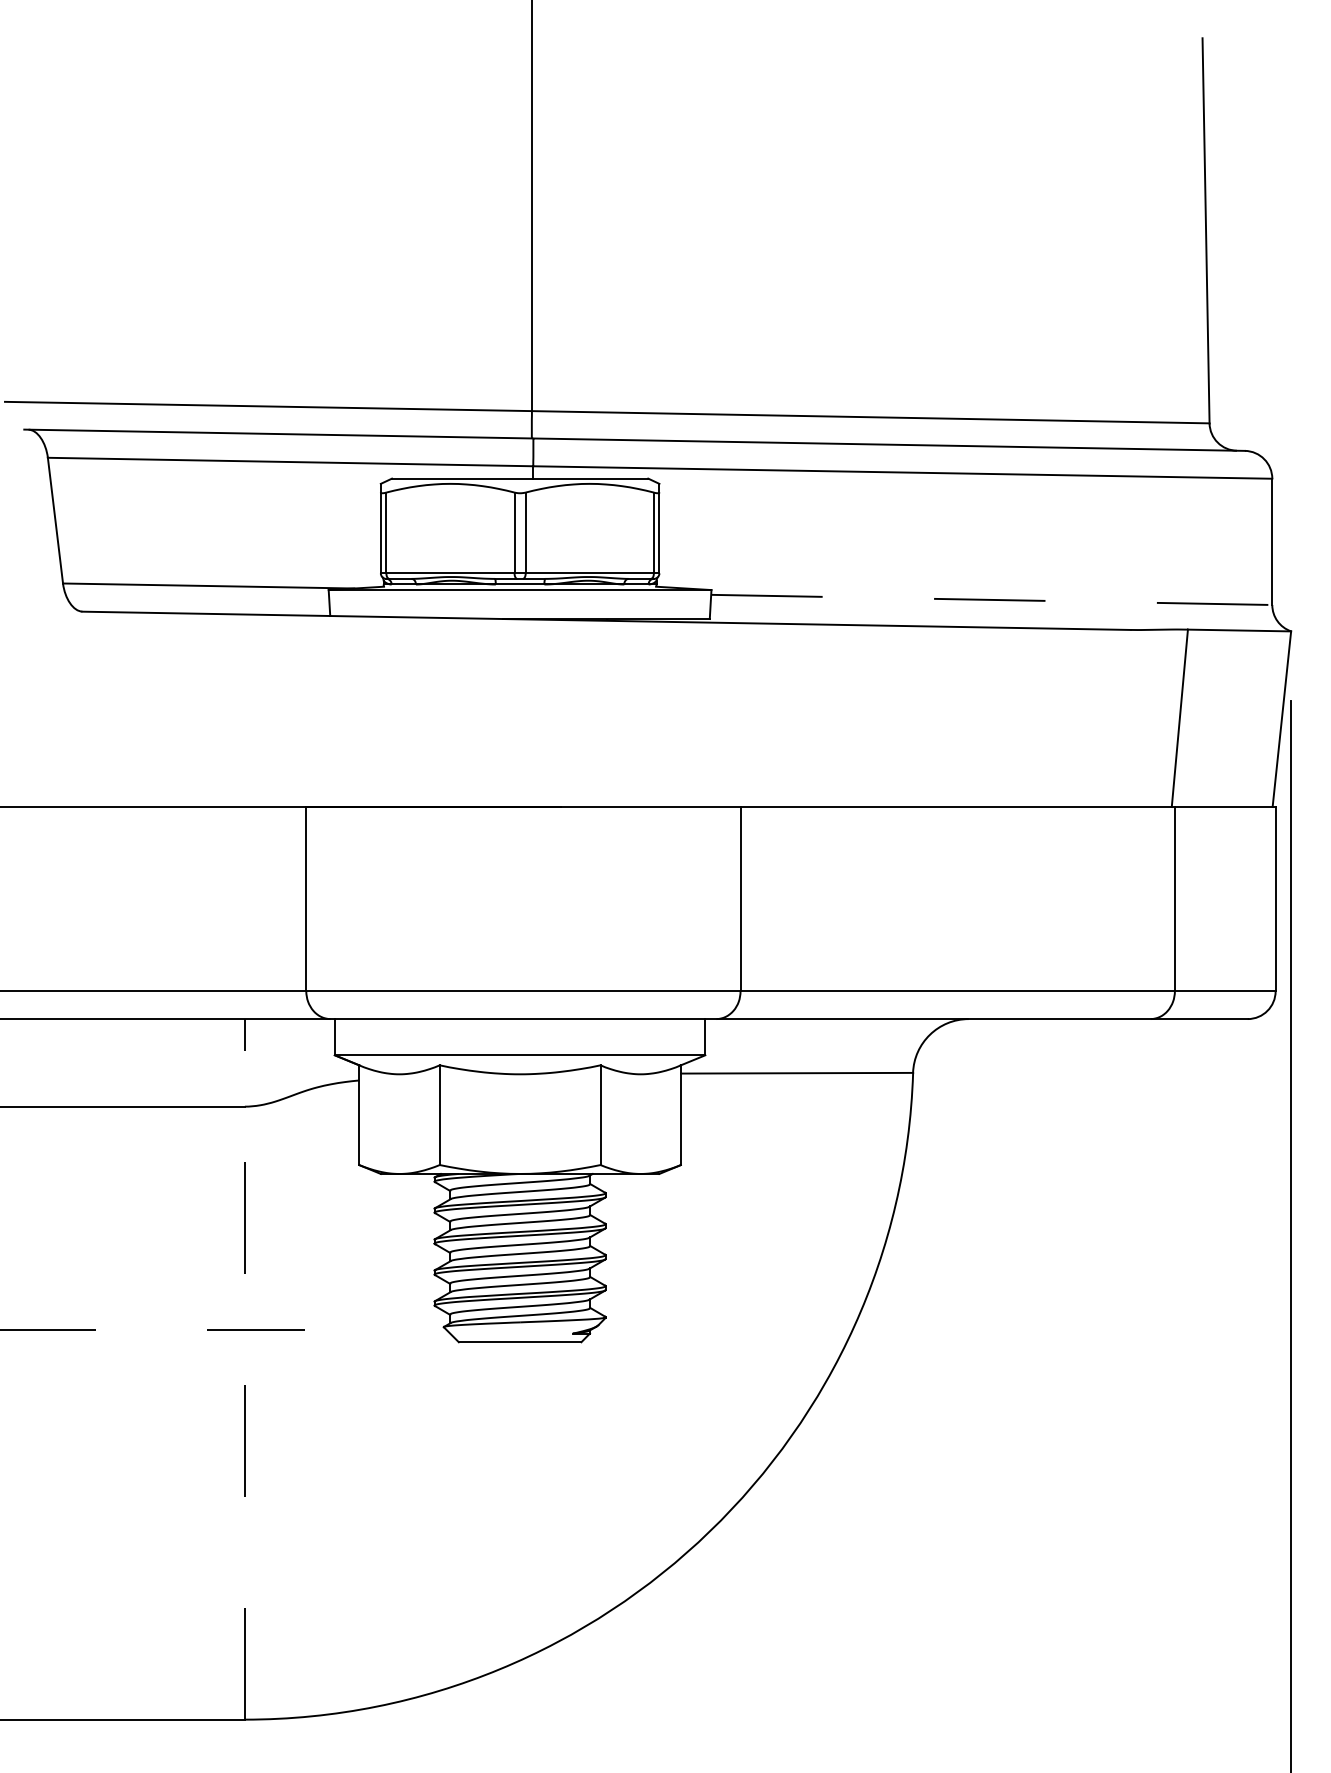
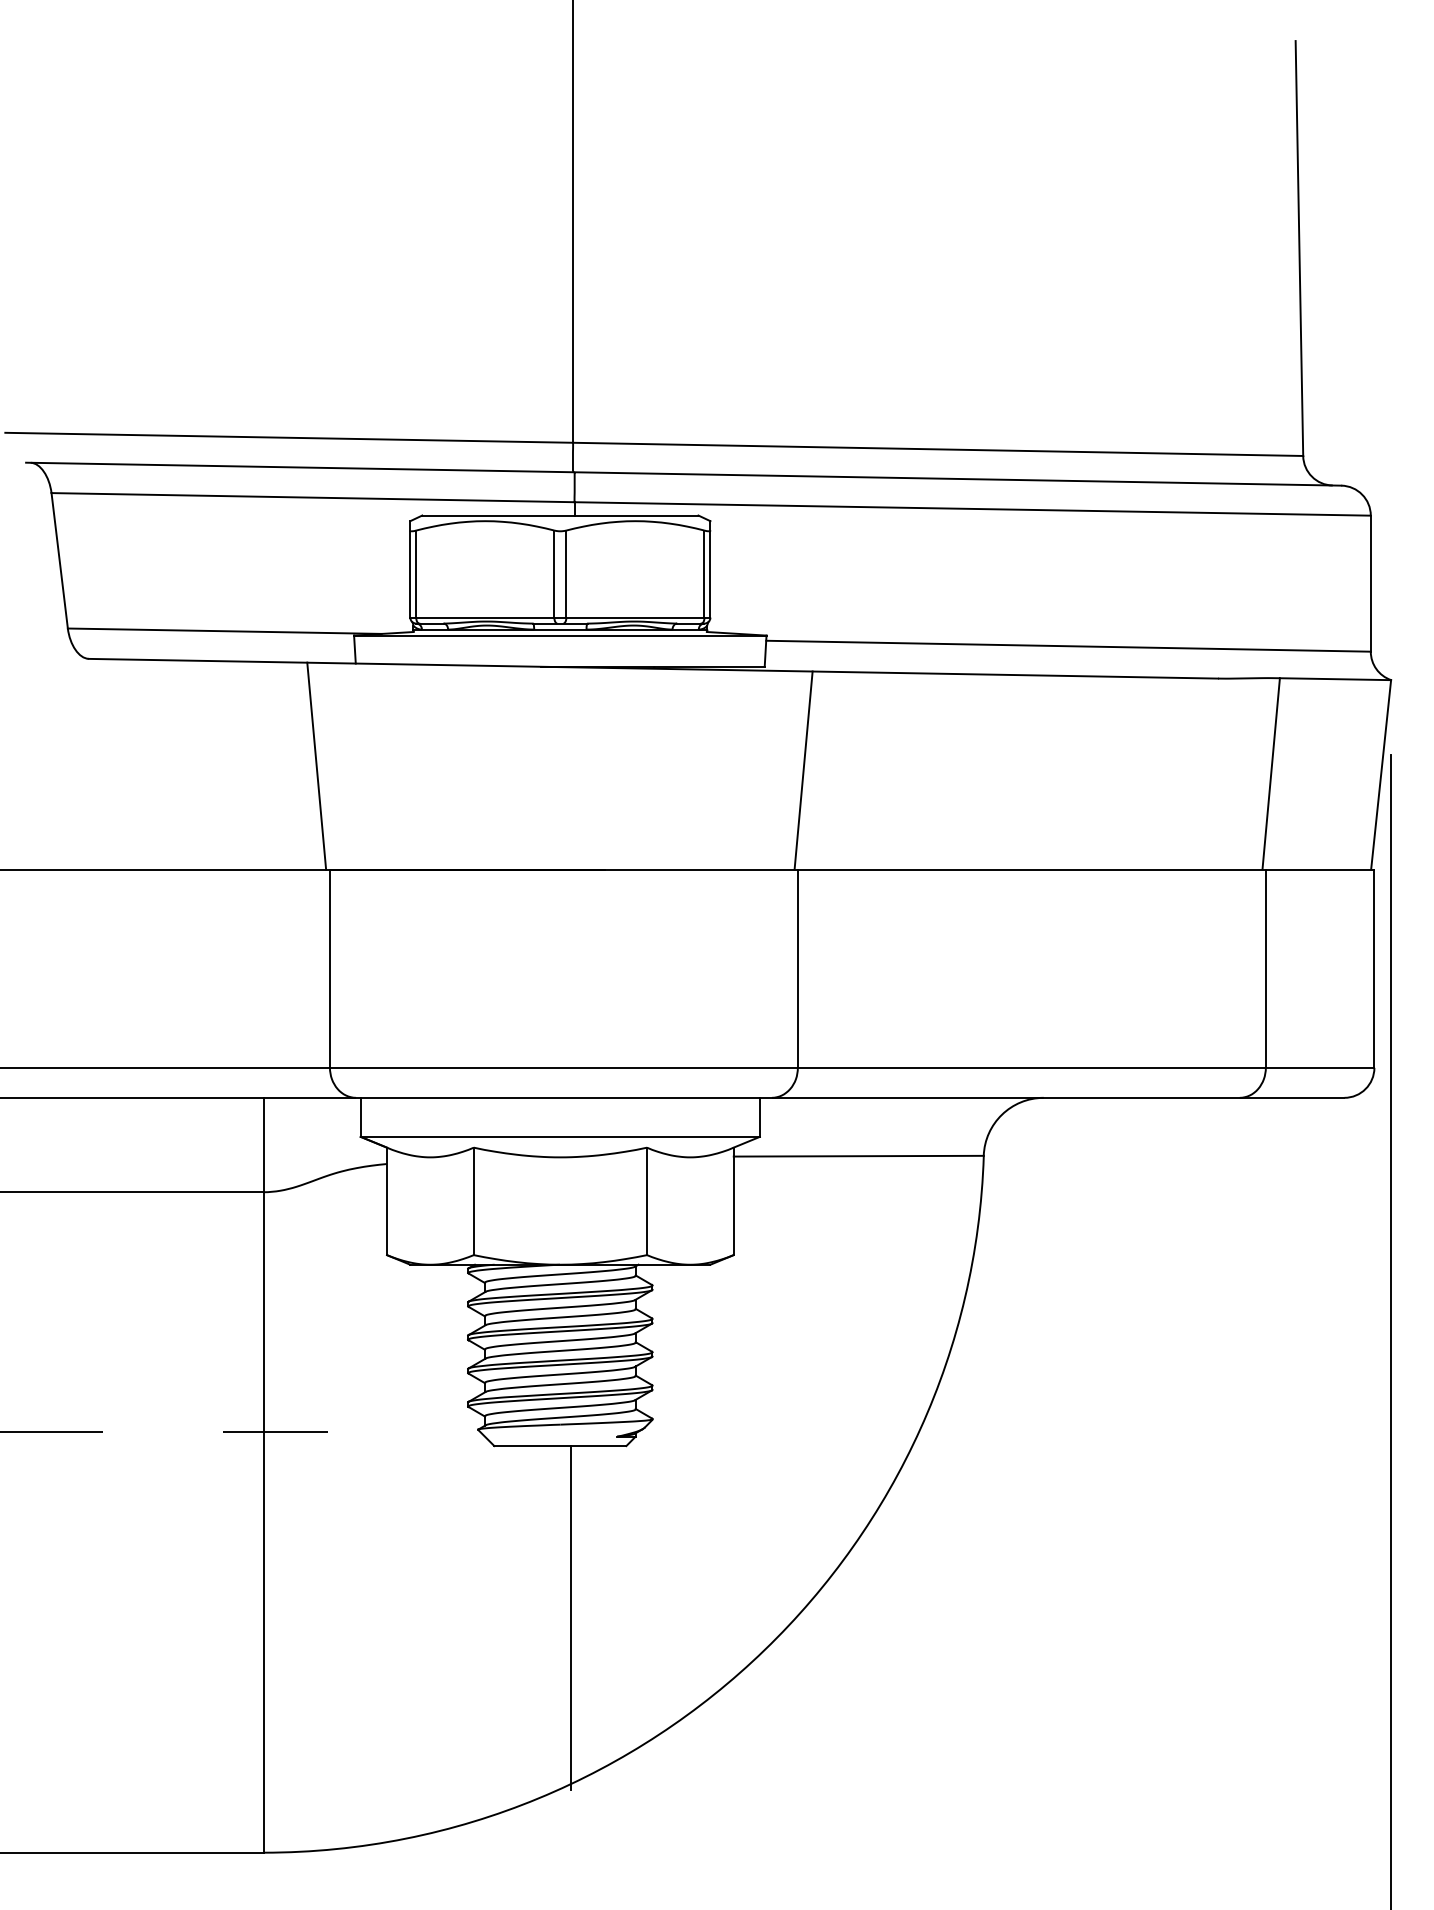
line: (992, 600) -> (1069, 646), dashed -> solid
line: (293, 710) -> (316, 765), added
line: (745, 715) -> (803, 770), added
line: (244, 1368) -> (263, 1474), dashed -> solid
line: (529, 1501) -> (570, 1617), added

